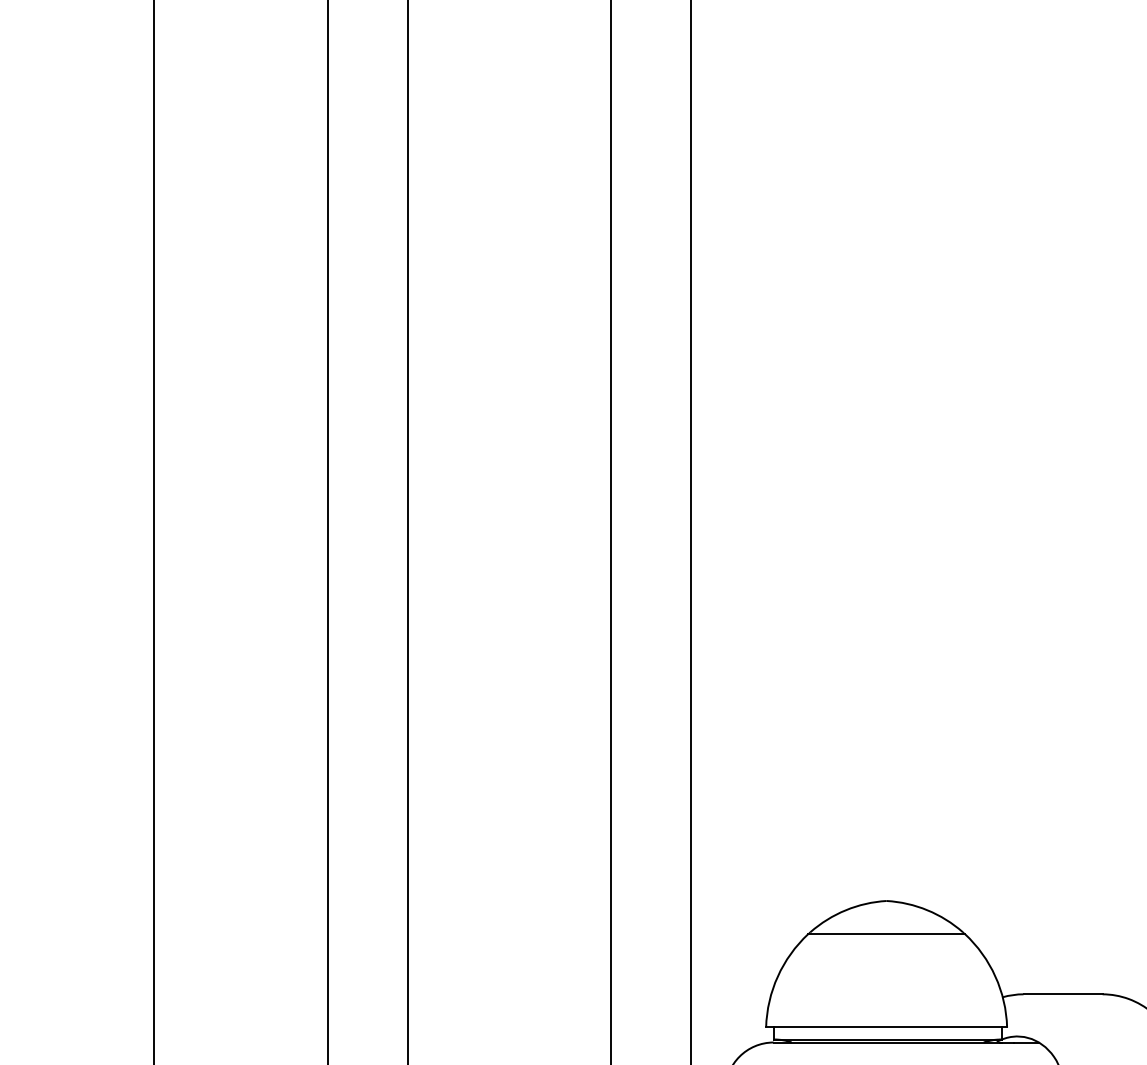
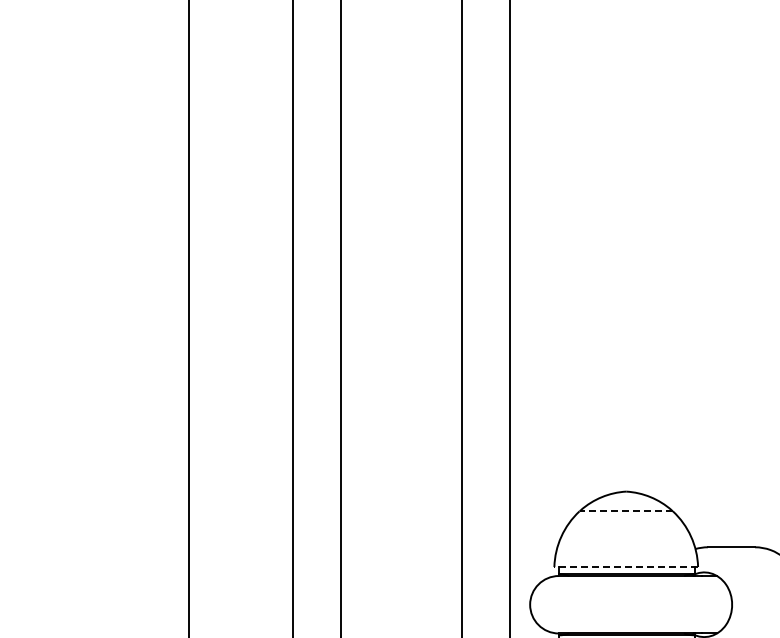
line: (887, 934) -> (626, 511), solid -> dashed
line: (887, 1028) -> (626, 567), solid -> dashed

